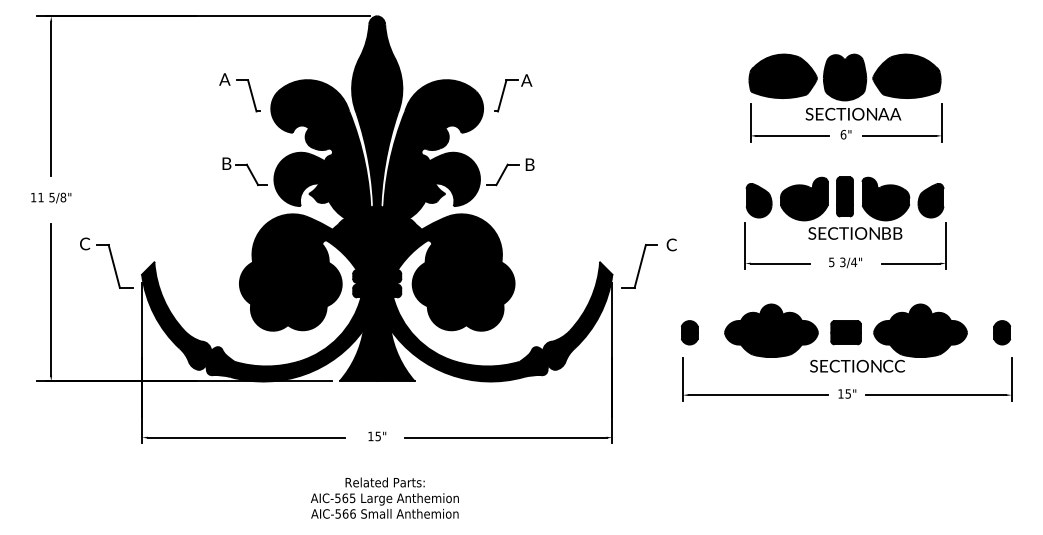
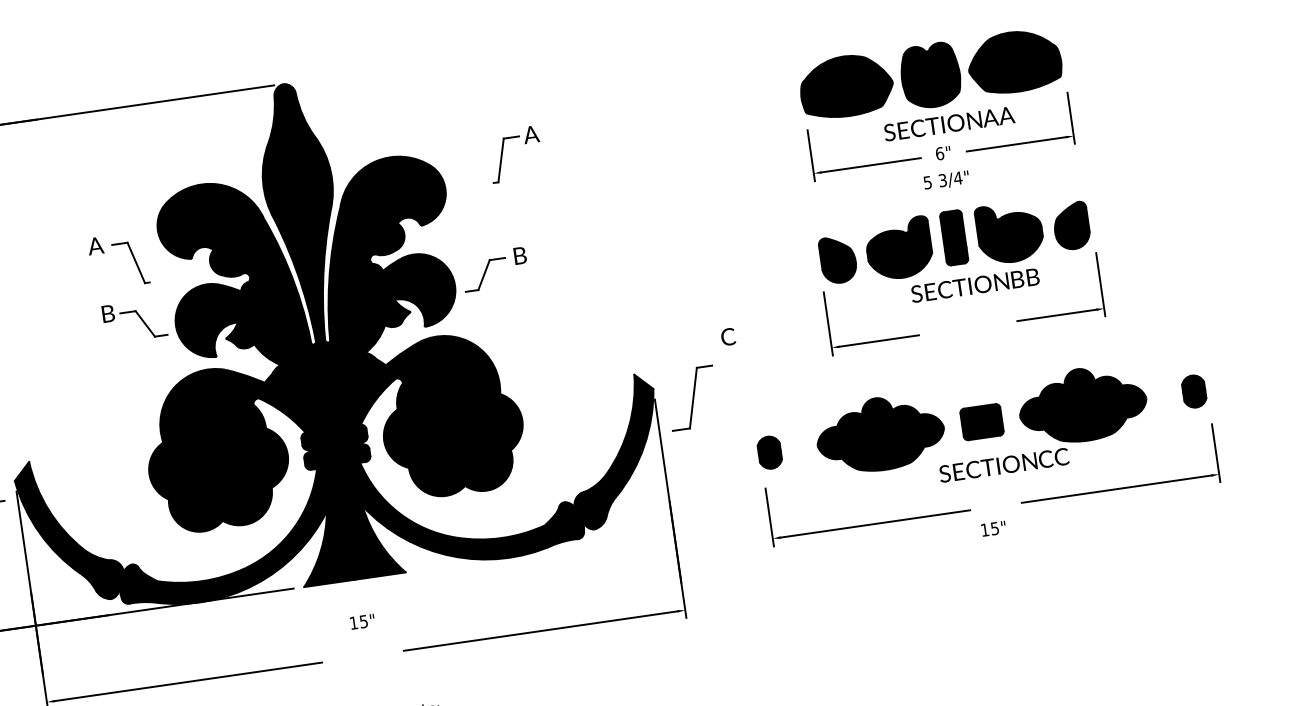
part: (249, 90) -> (131, 256), moved
part: (504, 92) -> (503, 155), moved
text: (845, 262) -> (946, 180), moved
part: (639, 266) -> (692, 398), moved
text: (847, 393) -> (993, 528), moved
text: (377, 436) -> (362, 621), moved

